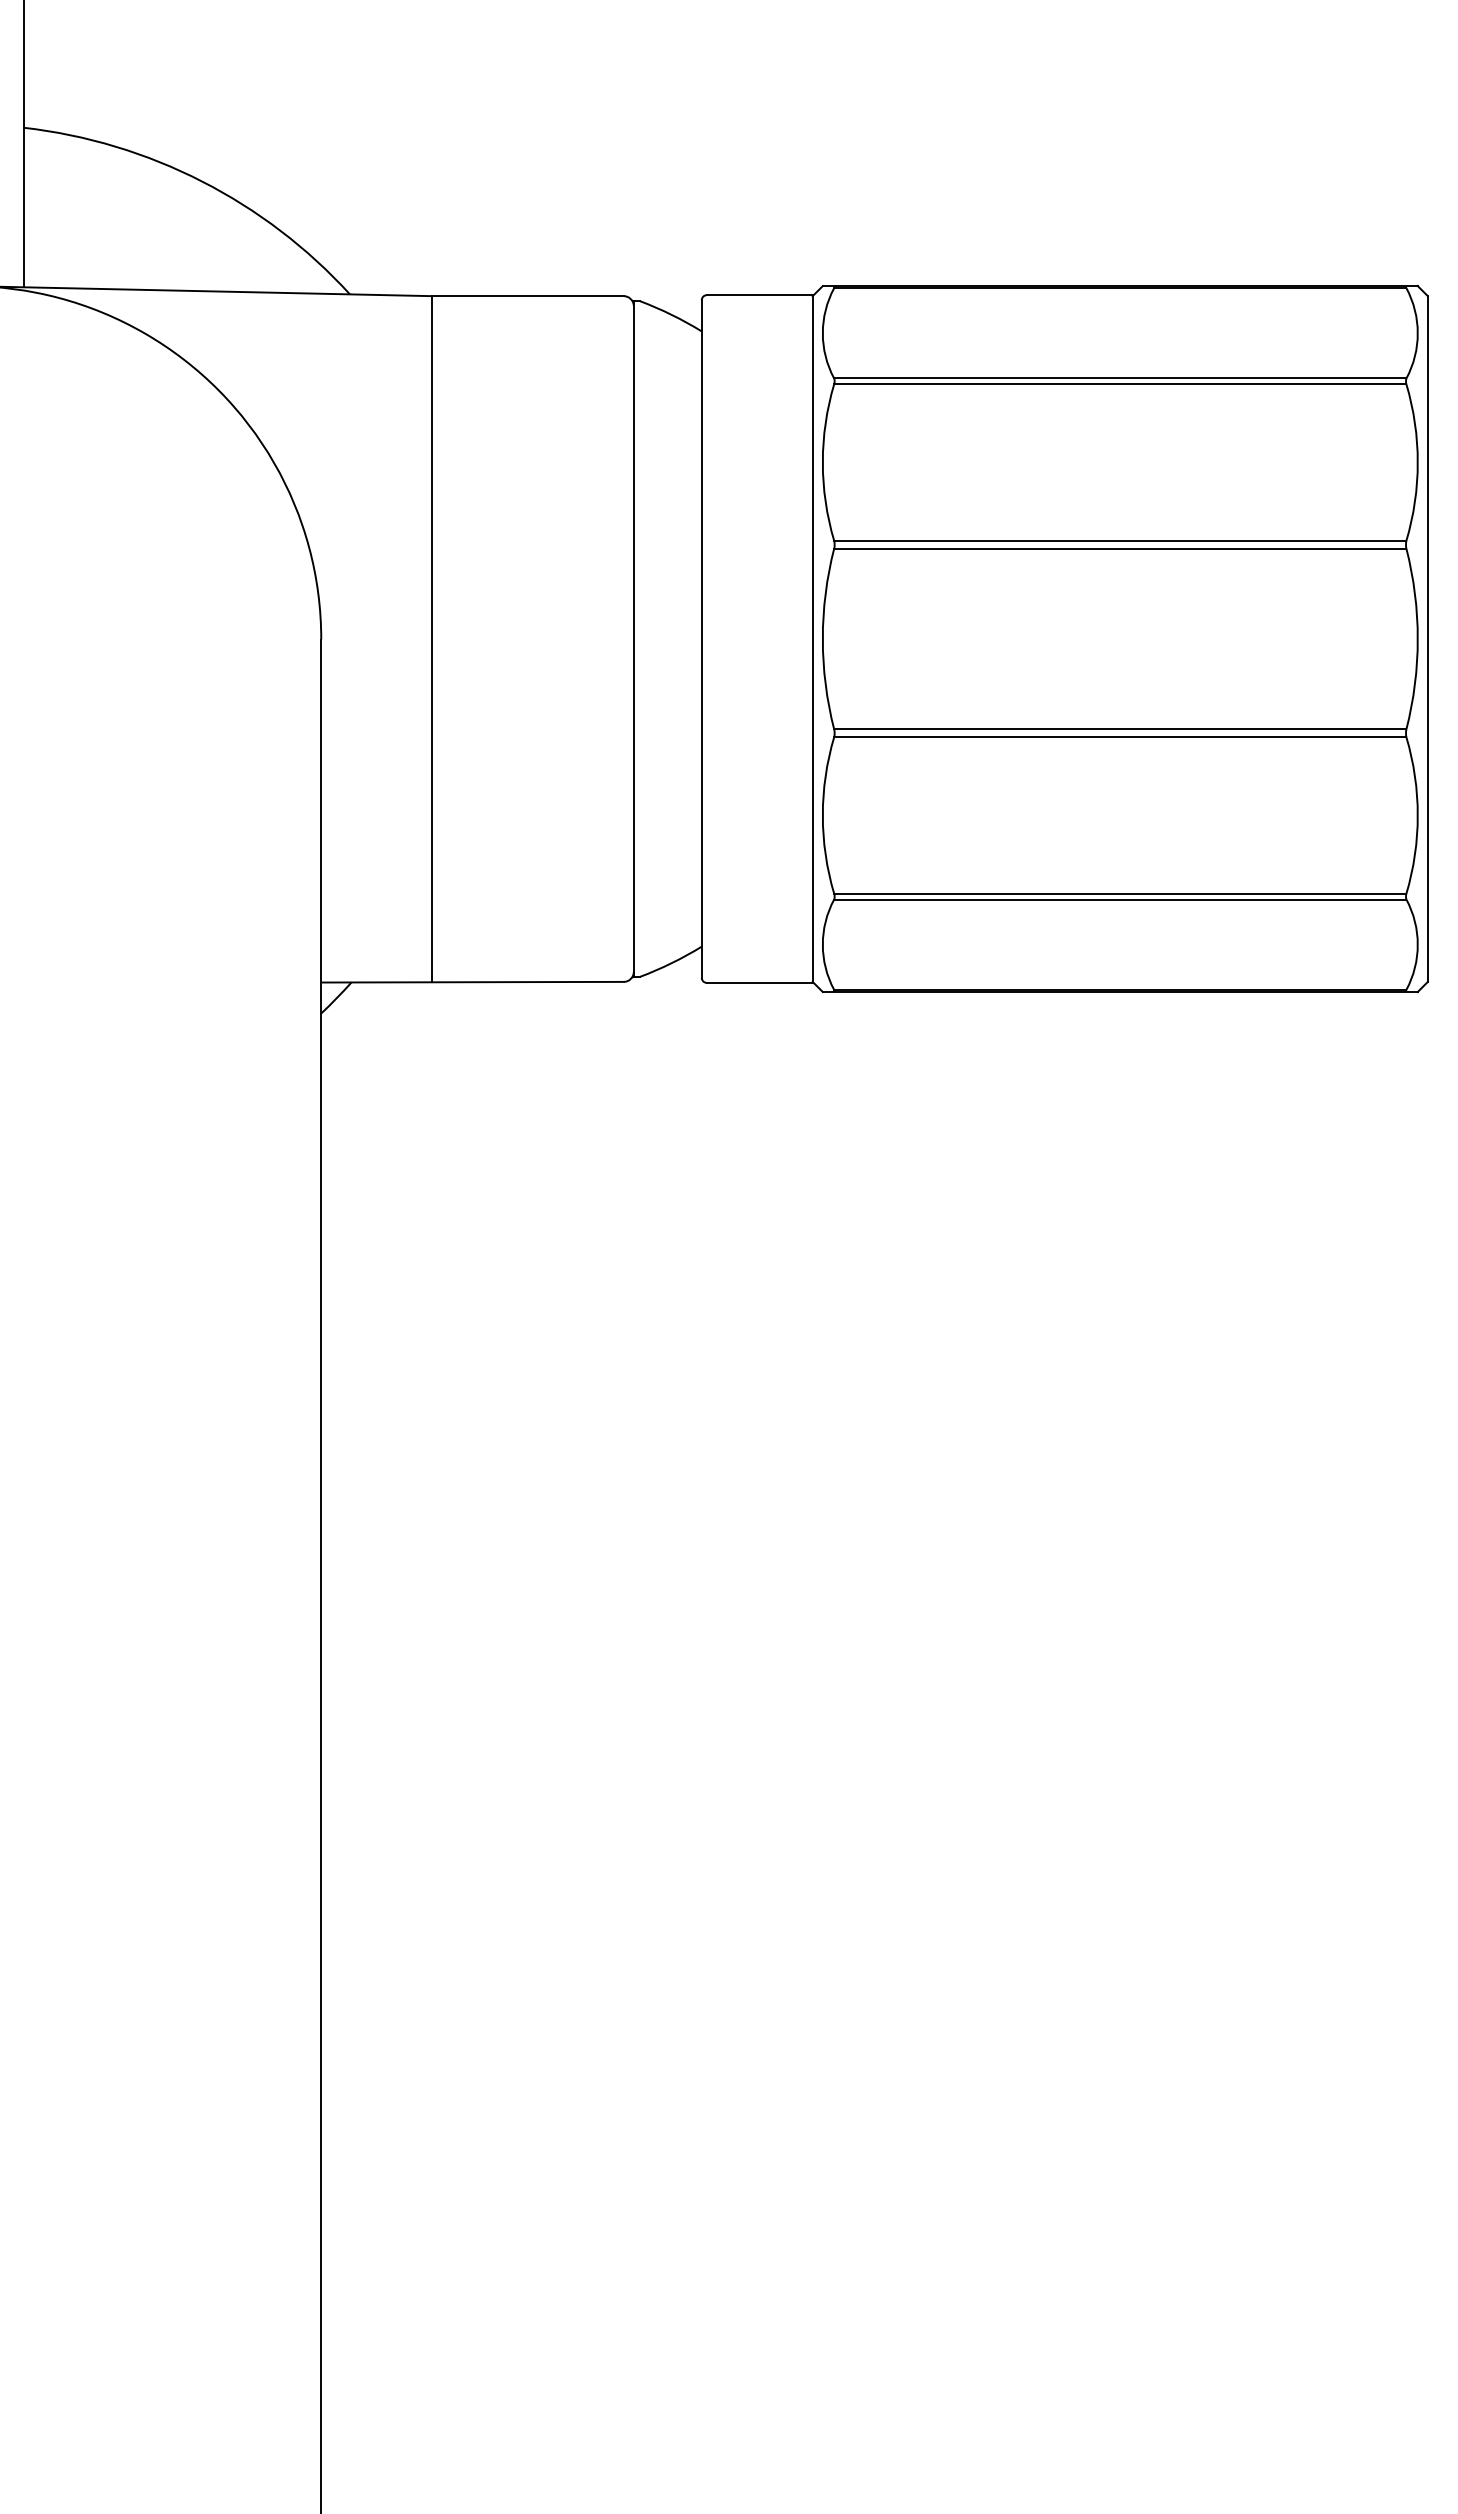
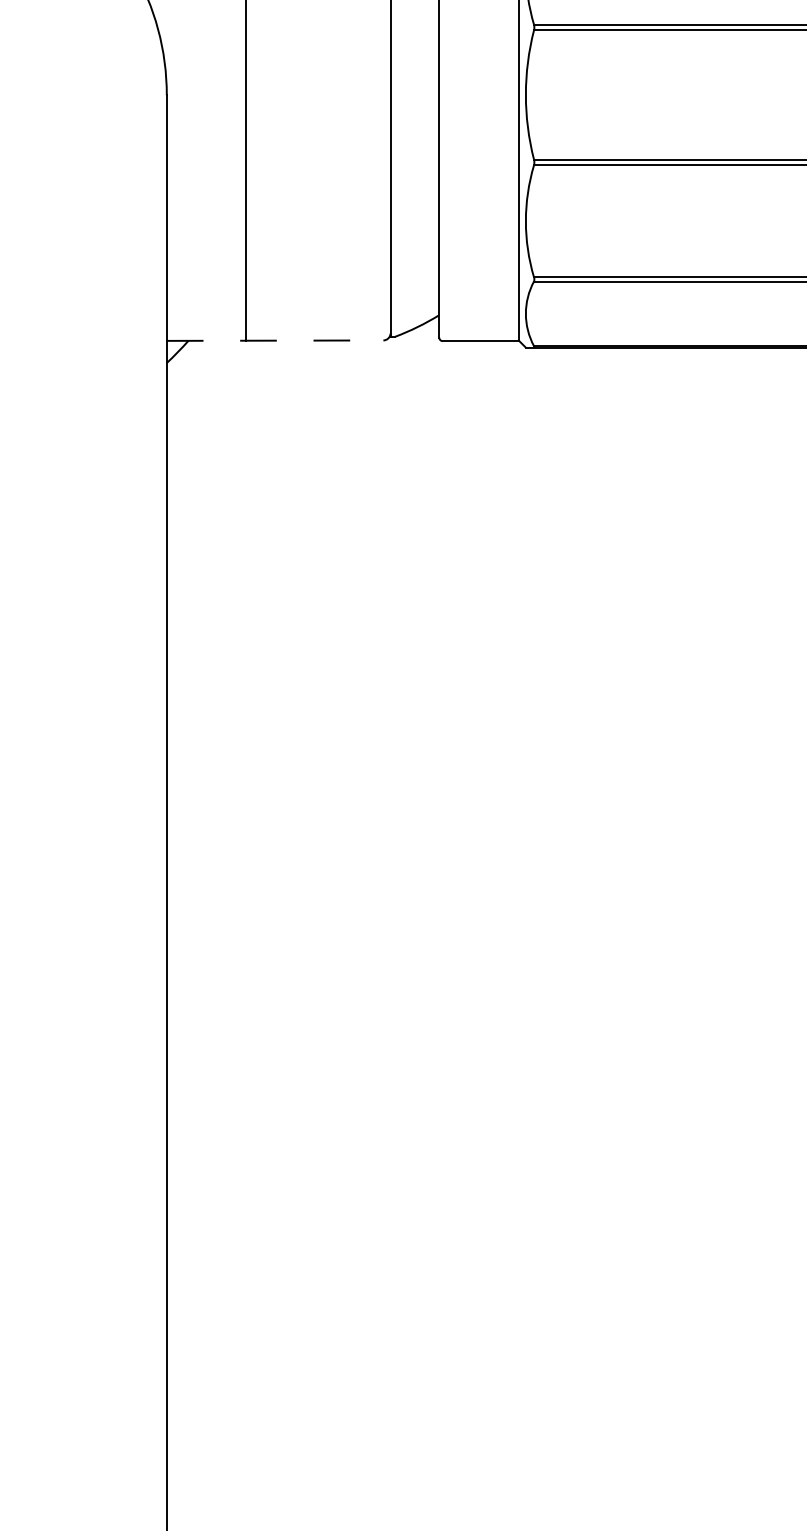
line: (472, 982) -> (275, 340), solid -> dashed

